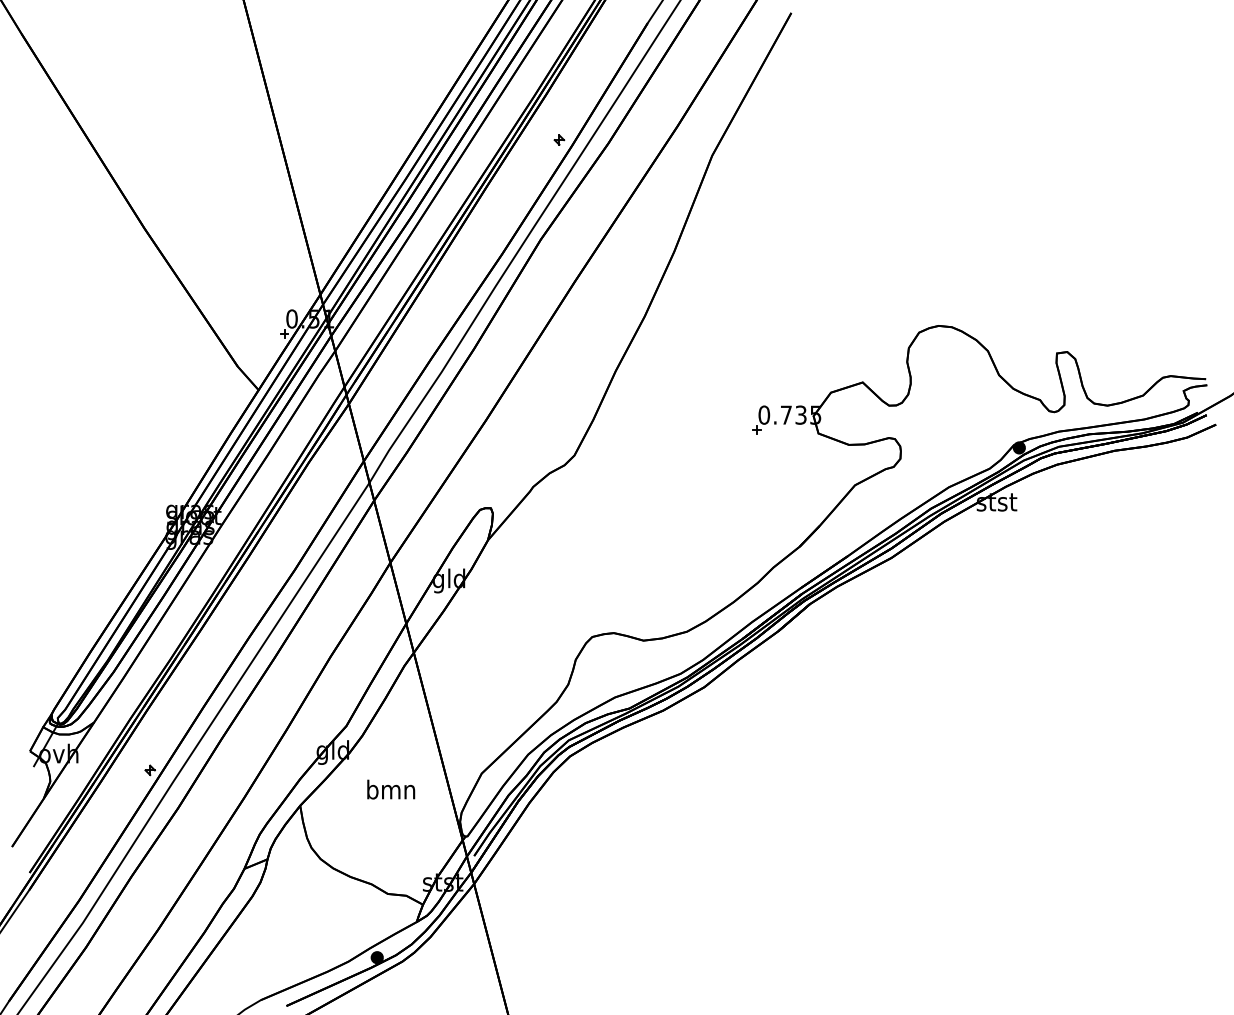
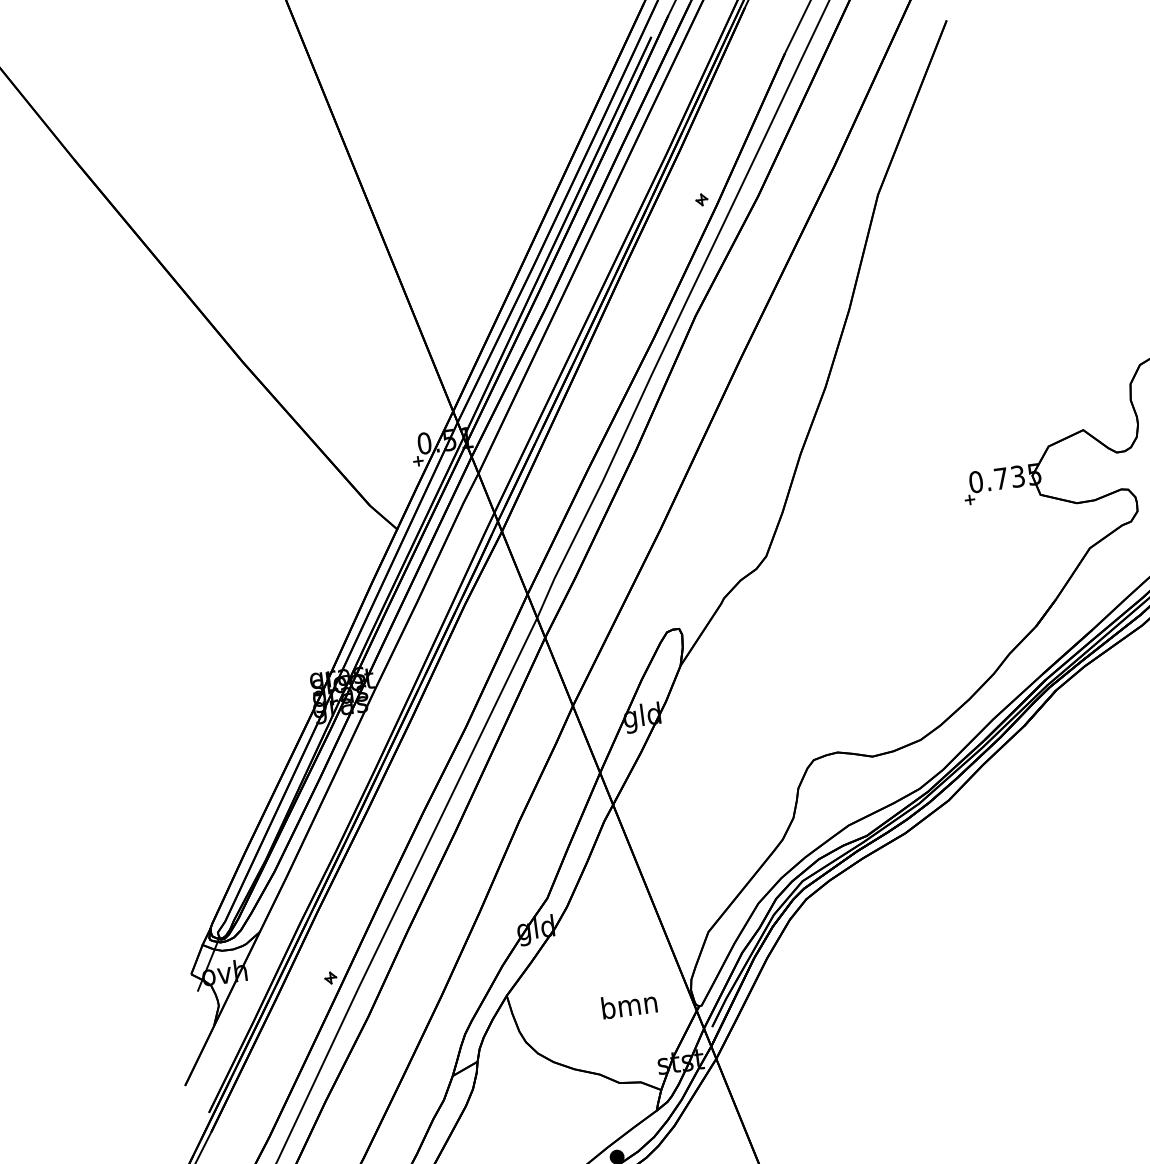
text: (391, 789) -> (629, 1004), moved

